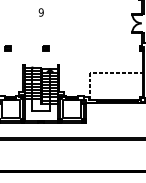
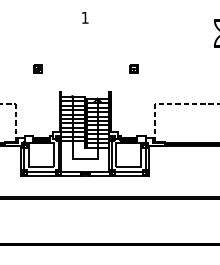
text: (40, 12) -> (84, 17), 9 -> 1
part: (45, 48) -> (133, 68), moved

